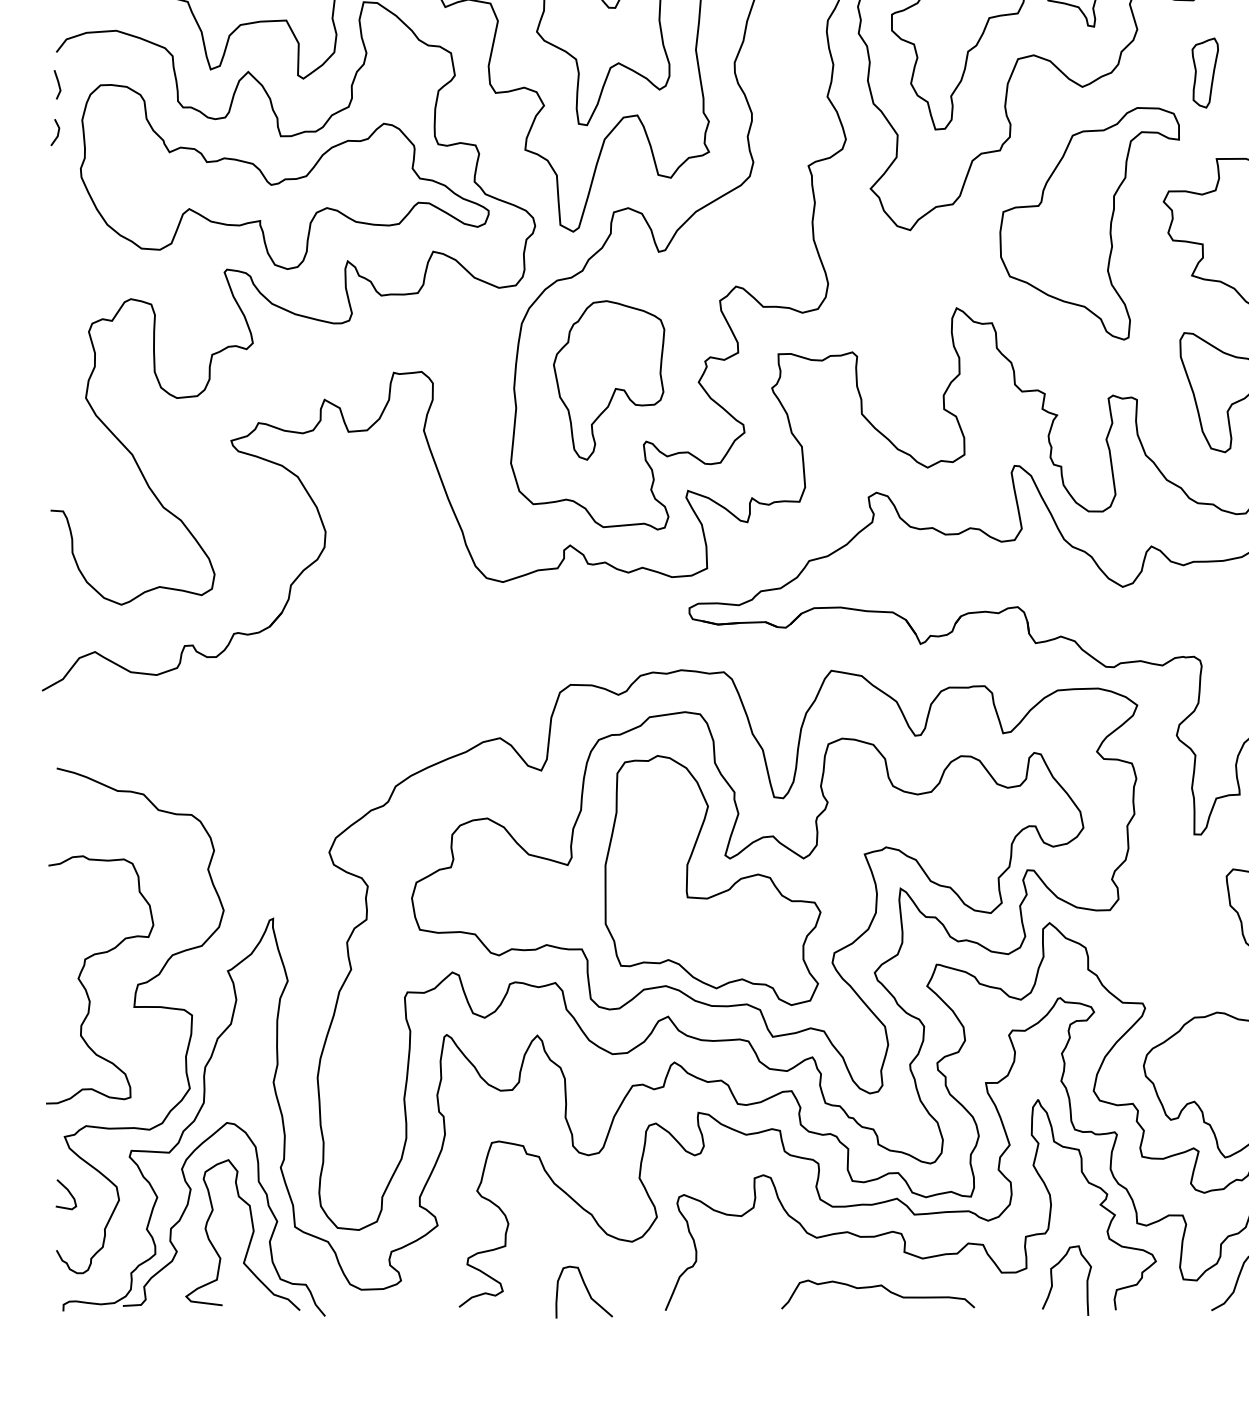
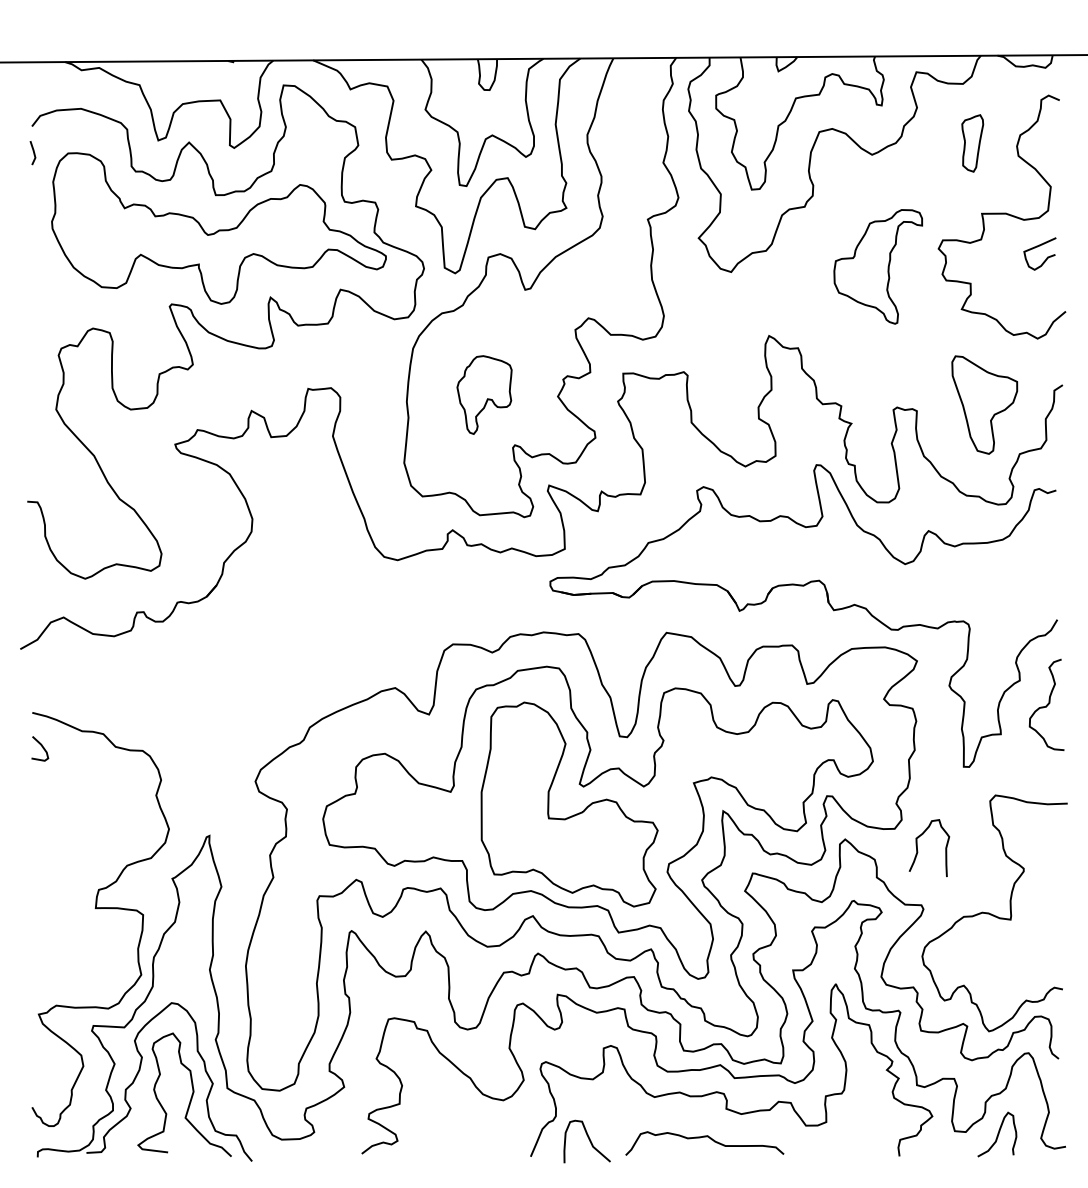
line: (56, 132) -> (32, 192), removed
part: (1090, 223) -> (878, 266), size x0.6
part: (609, 379) -> (484, 394), size x0.6
curve: (86, 987) -> (56, 892), removed
curve: (69, 1194) -> (42, 748), moved
curve: (1053, 1284) -> (918, 851), moved
curve: (585, 1289) -> (588, 1139), moved

